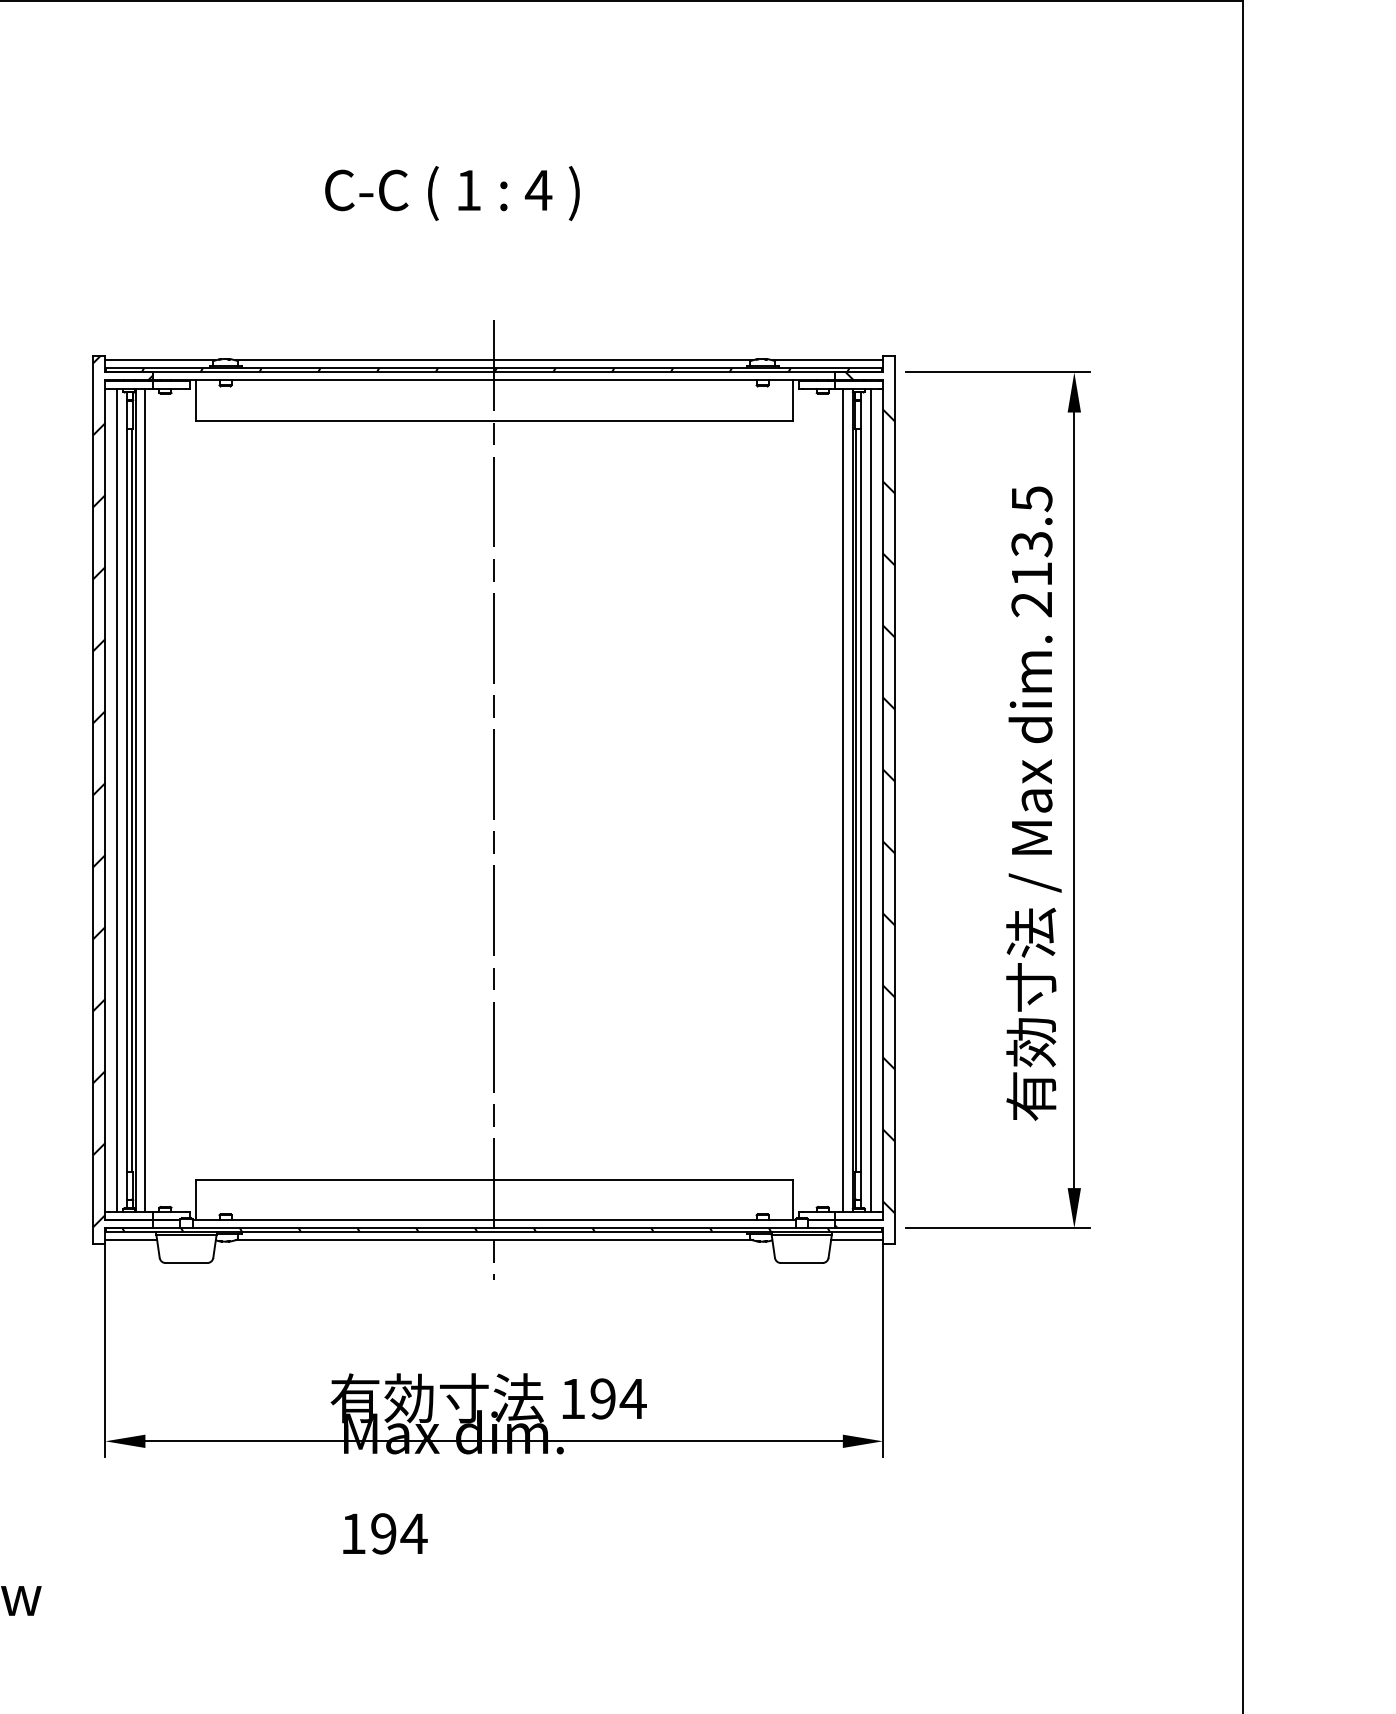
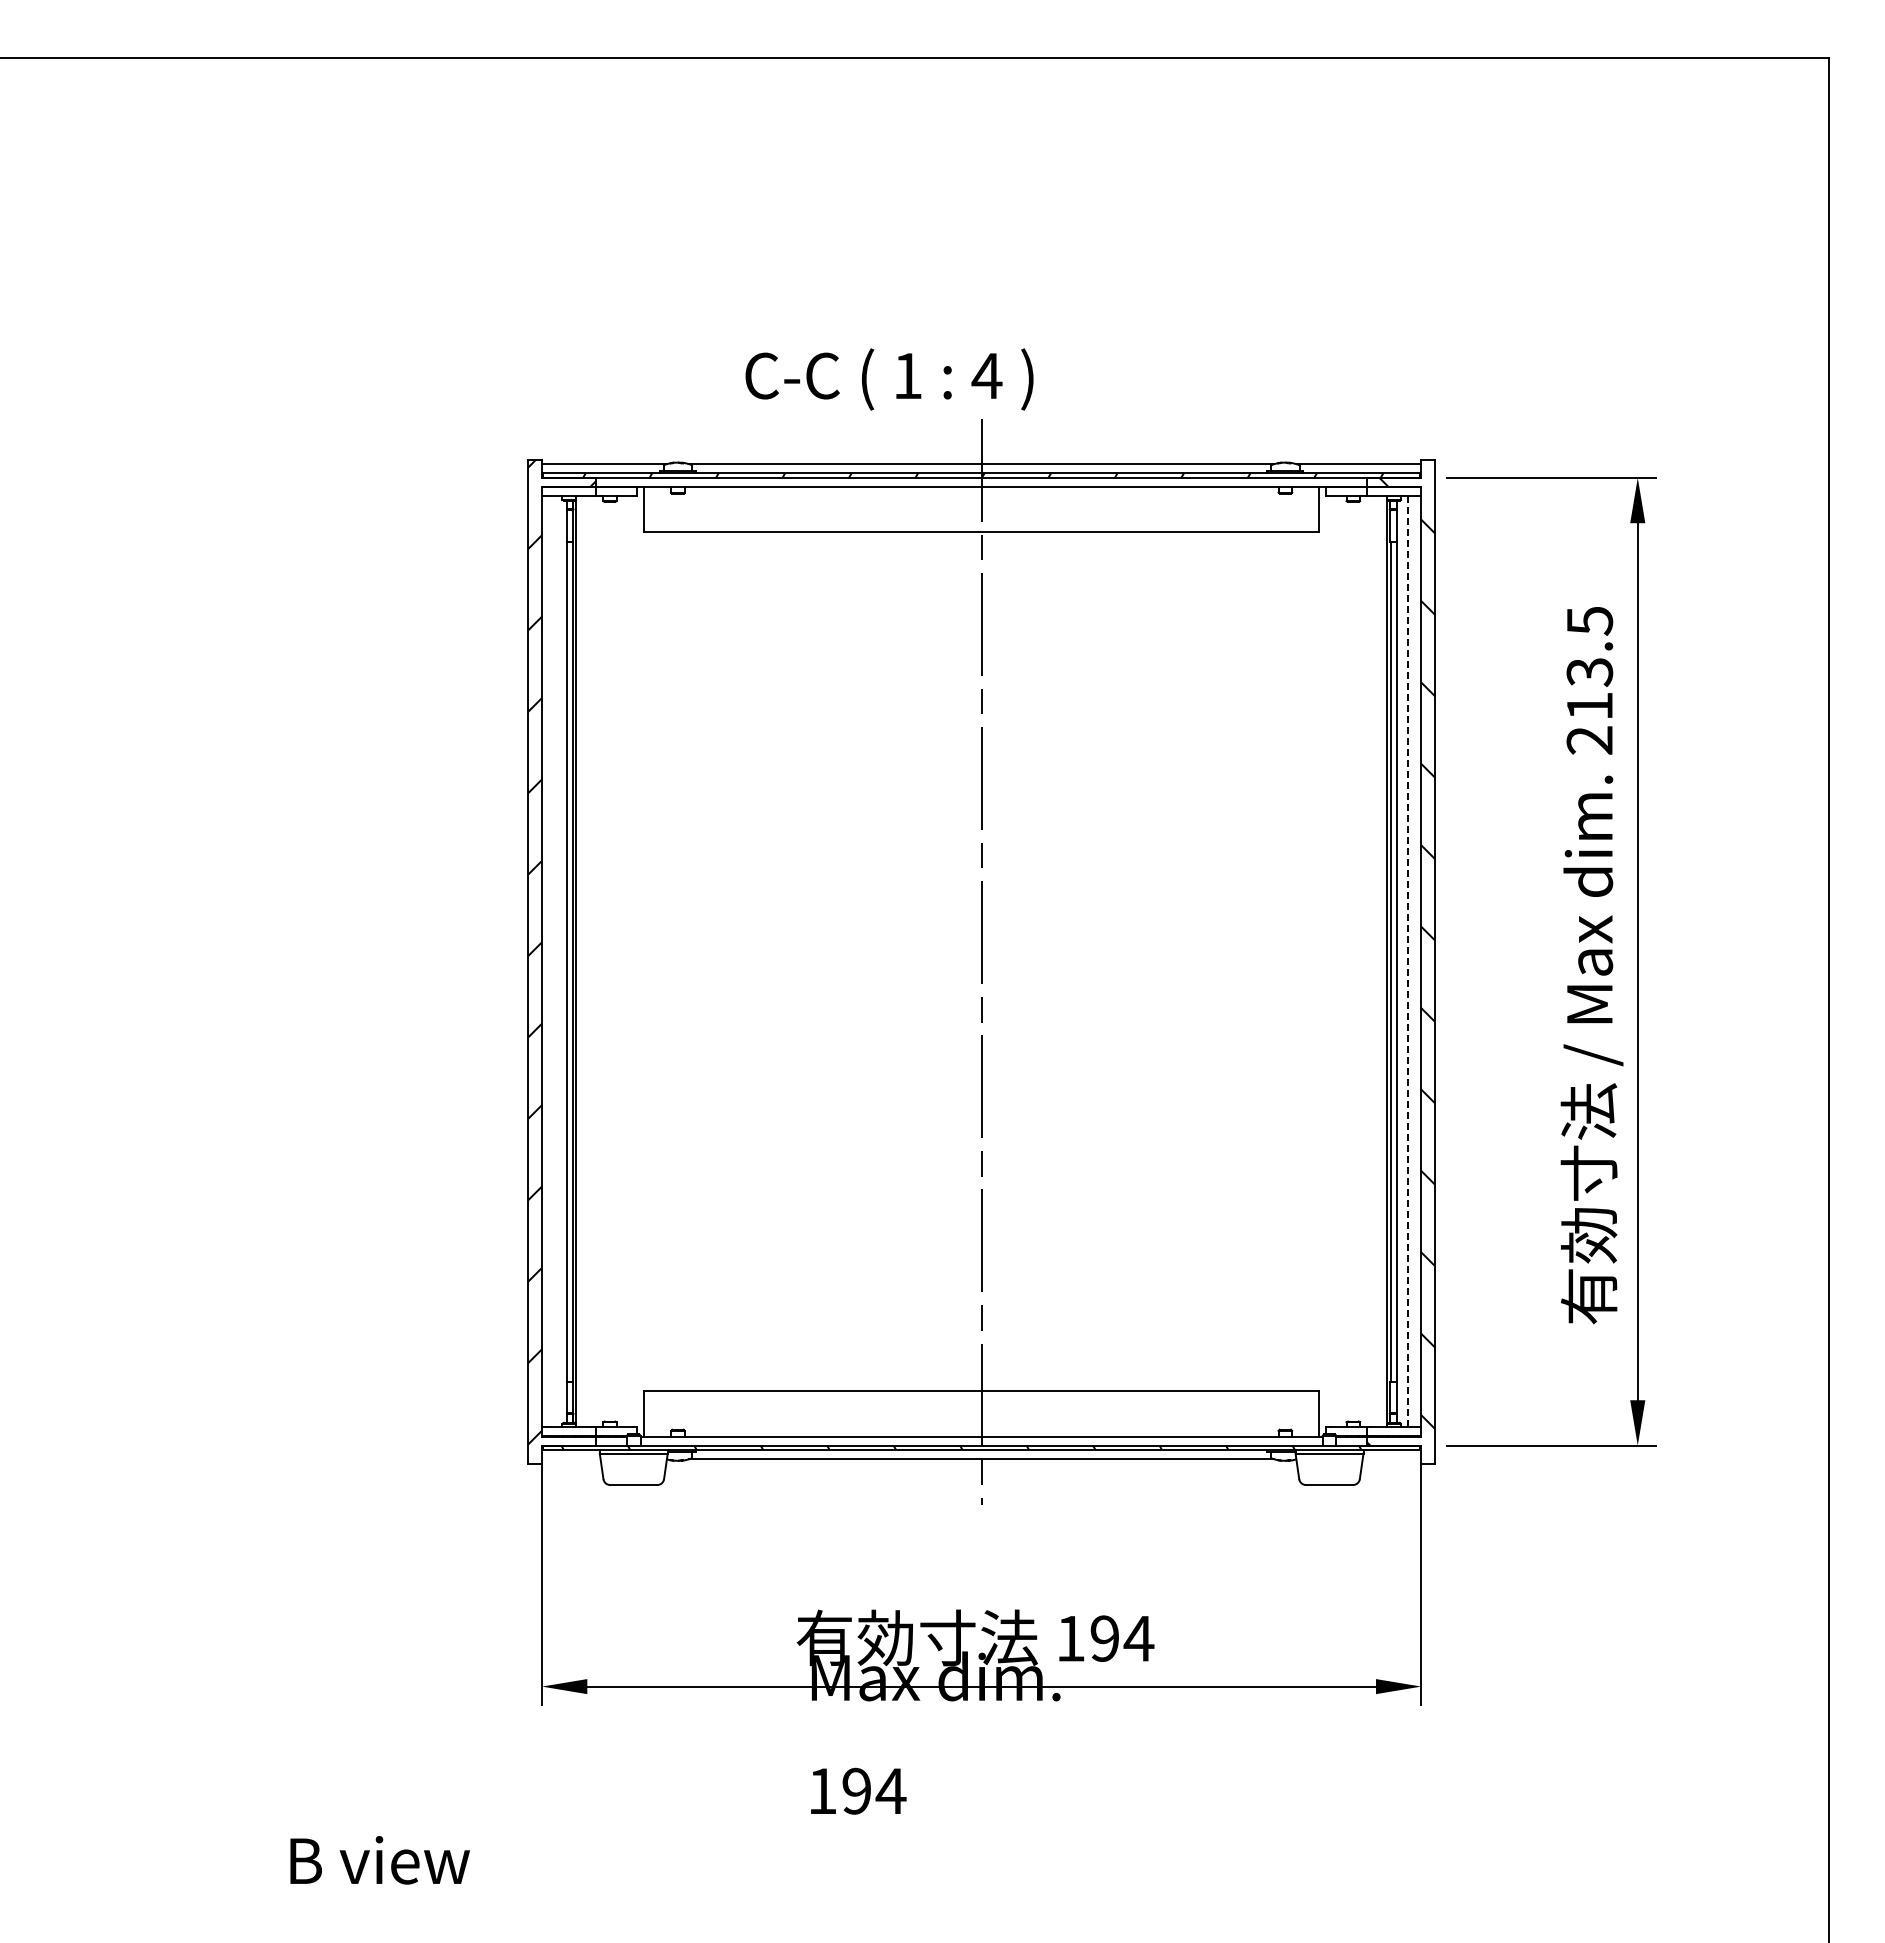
text: (452, 193) -> (889, 379), moved
line: (117, 800) -> (555, 961), removed
line: (145, 800) -> (587, 961), removed
line: (842, 800) -> (1375, 961), removed
line: (870, 800) -> (1407, 962), solid -> dashed
line: (130, 1240) -> (570, 1459), removed
line: (856, 1240) -> (1391, 1459), removed

